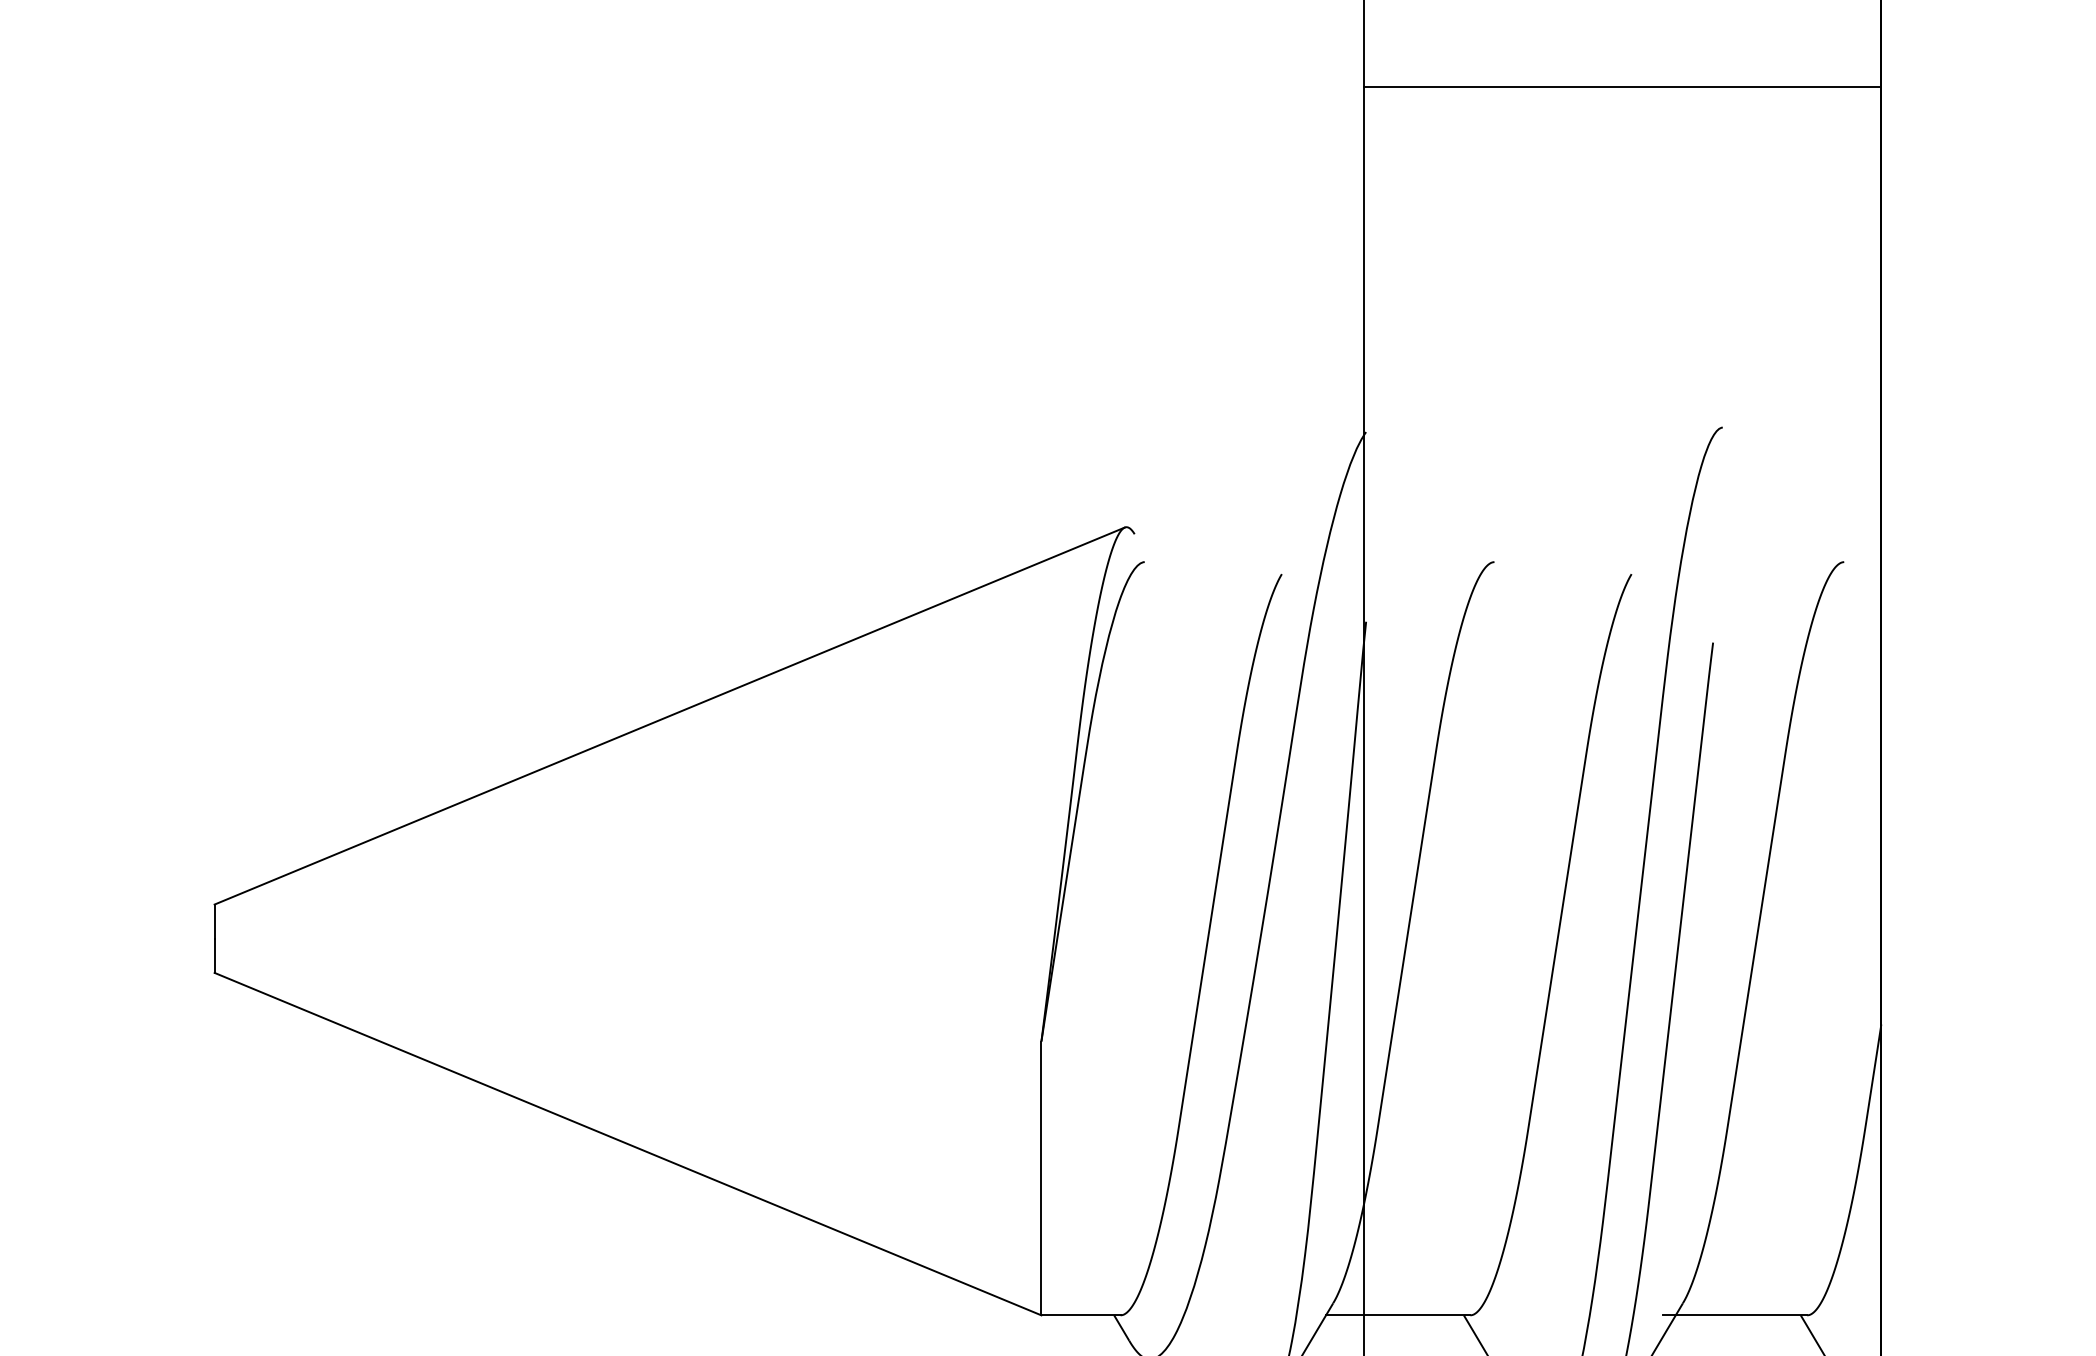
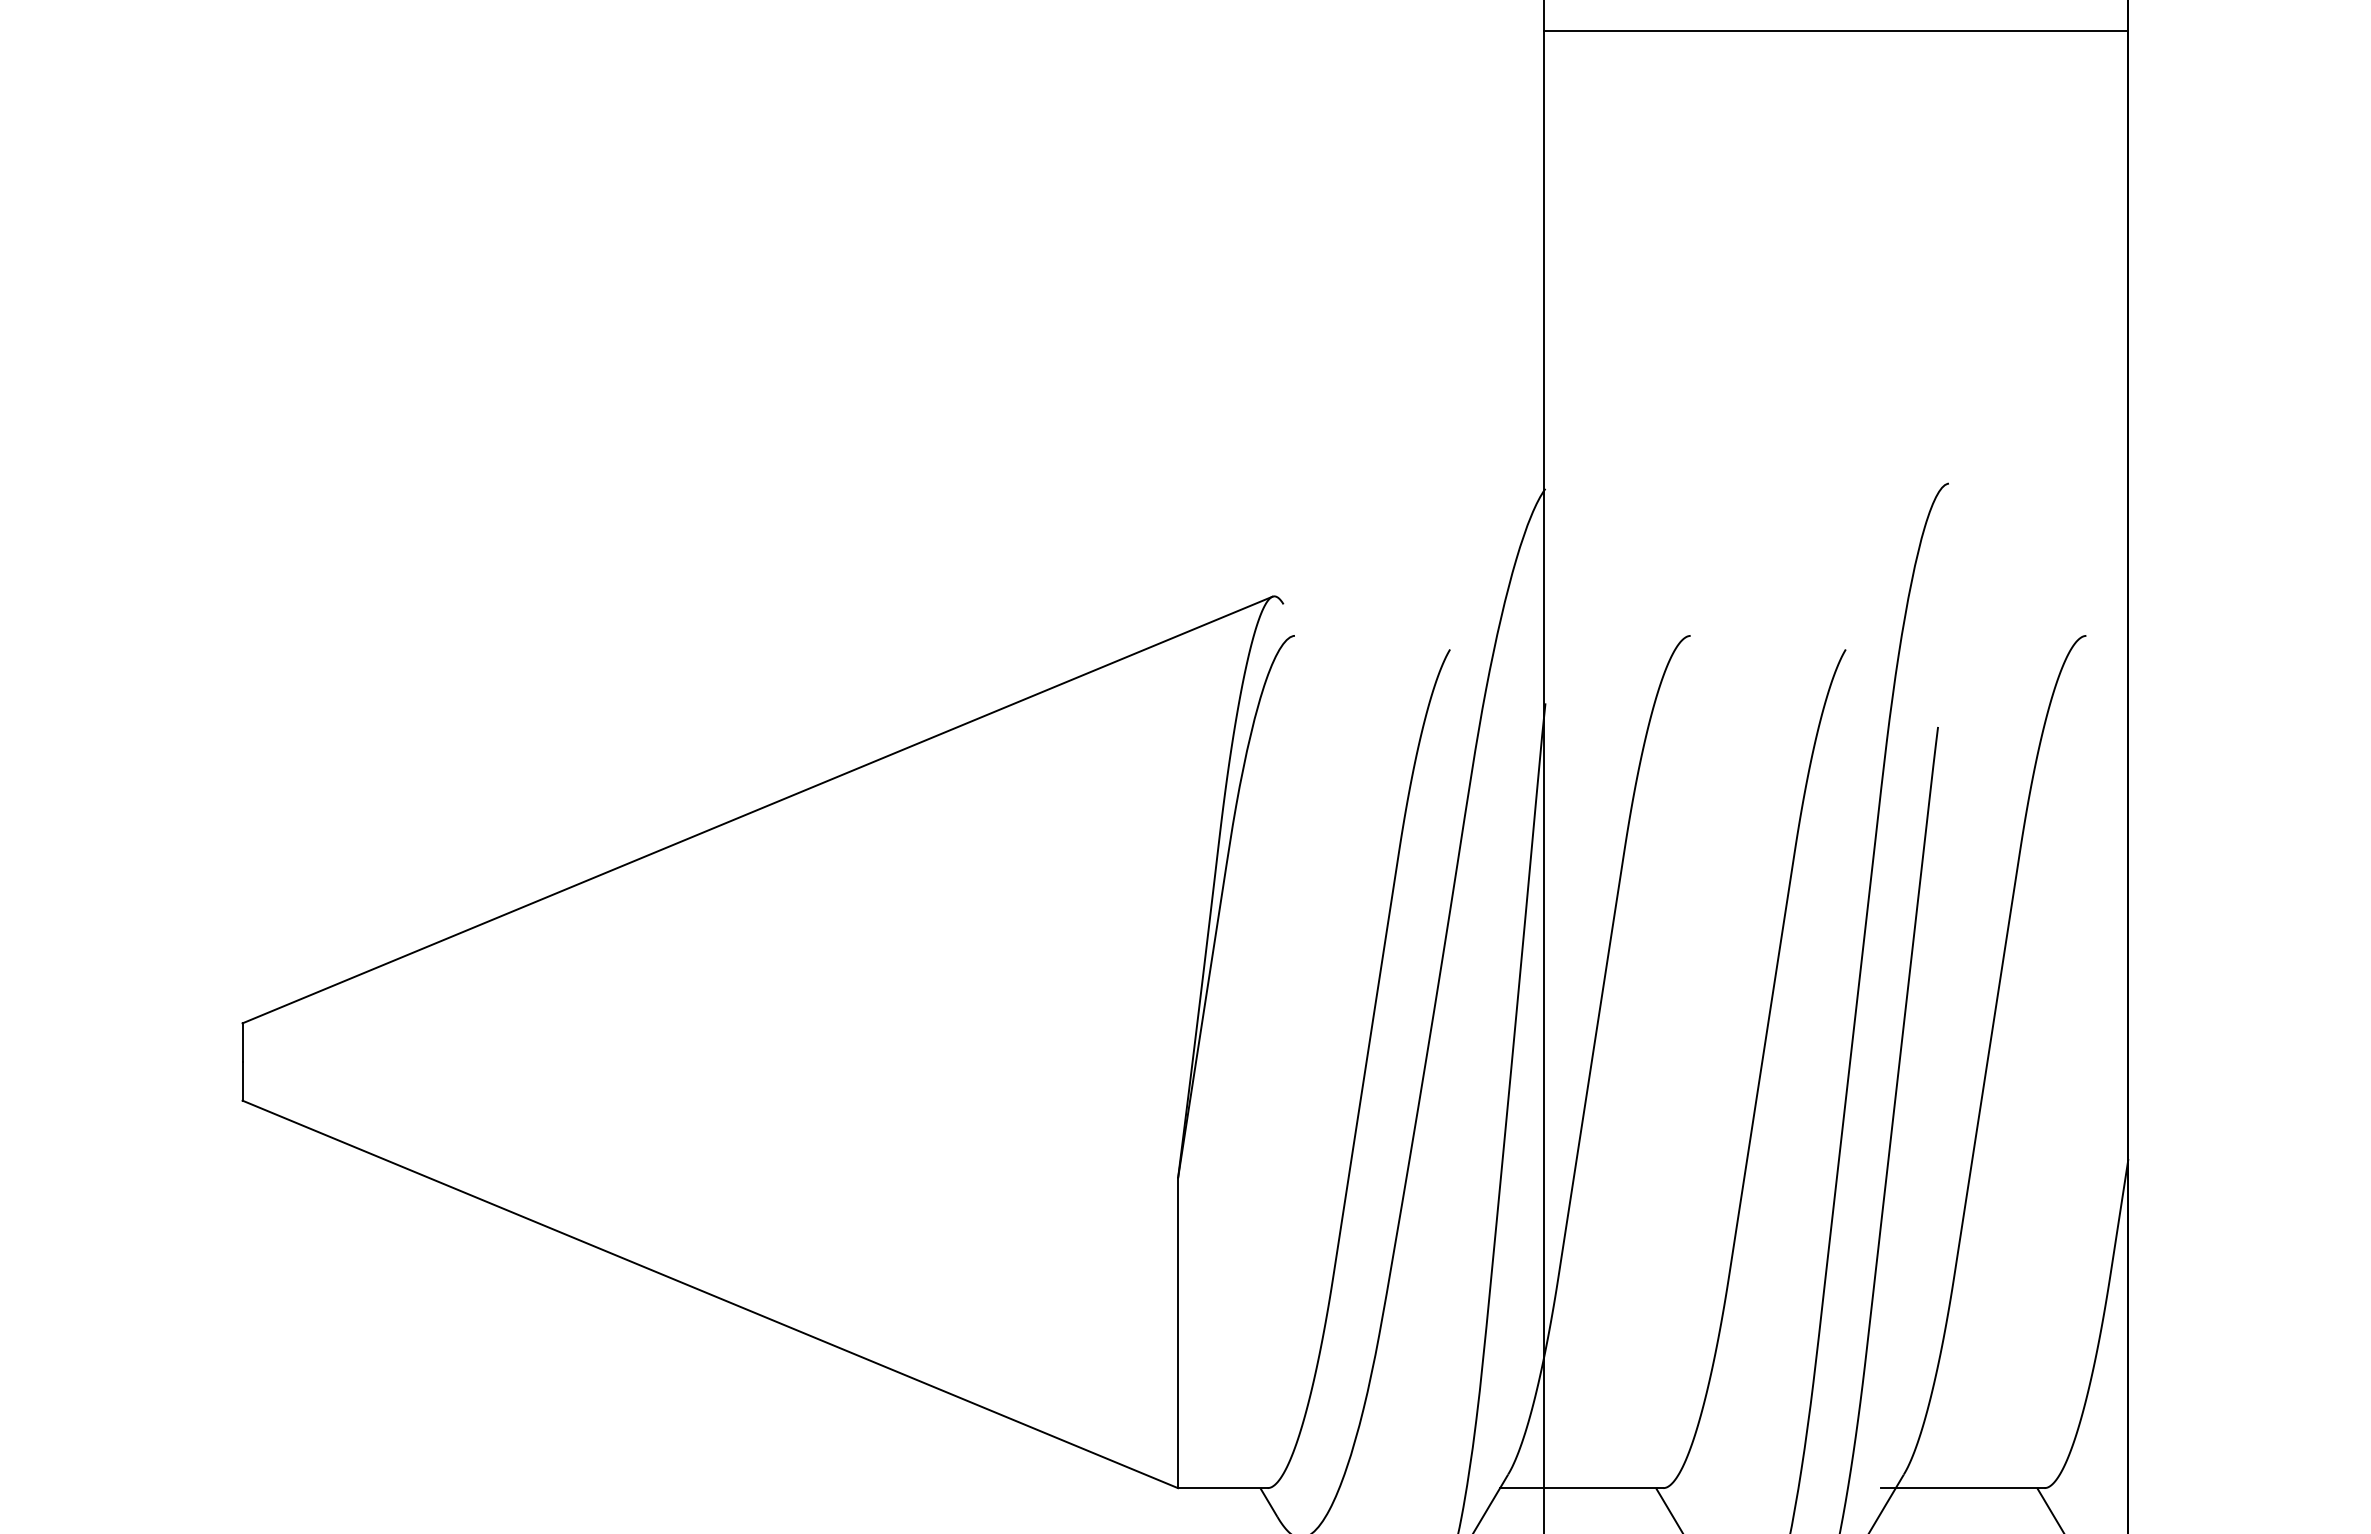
line: (1622, 86) -> (1835, 30), moved

